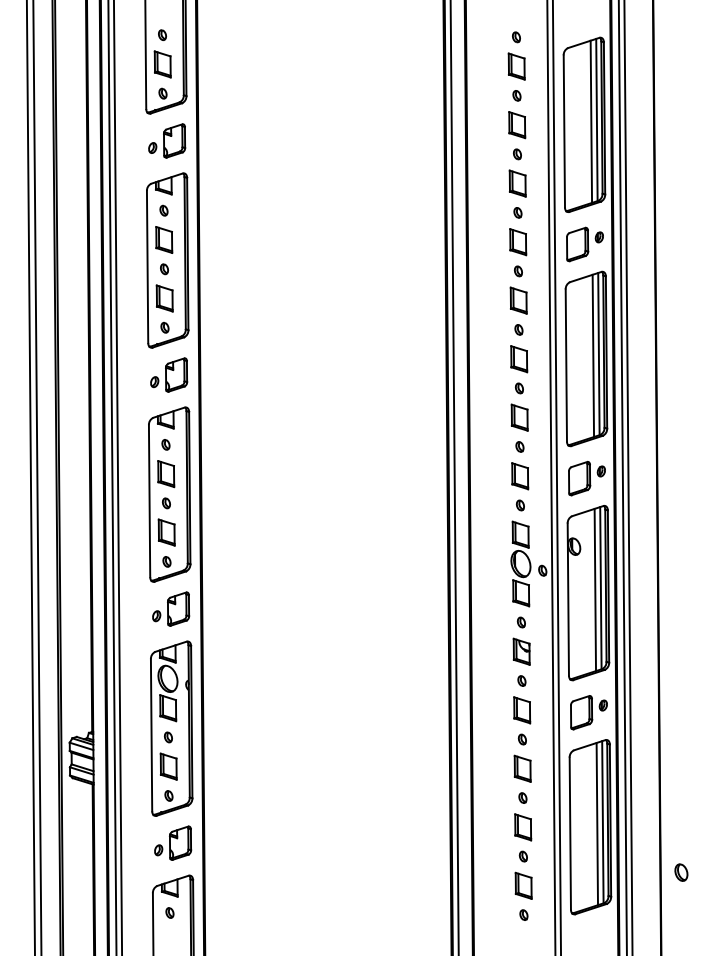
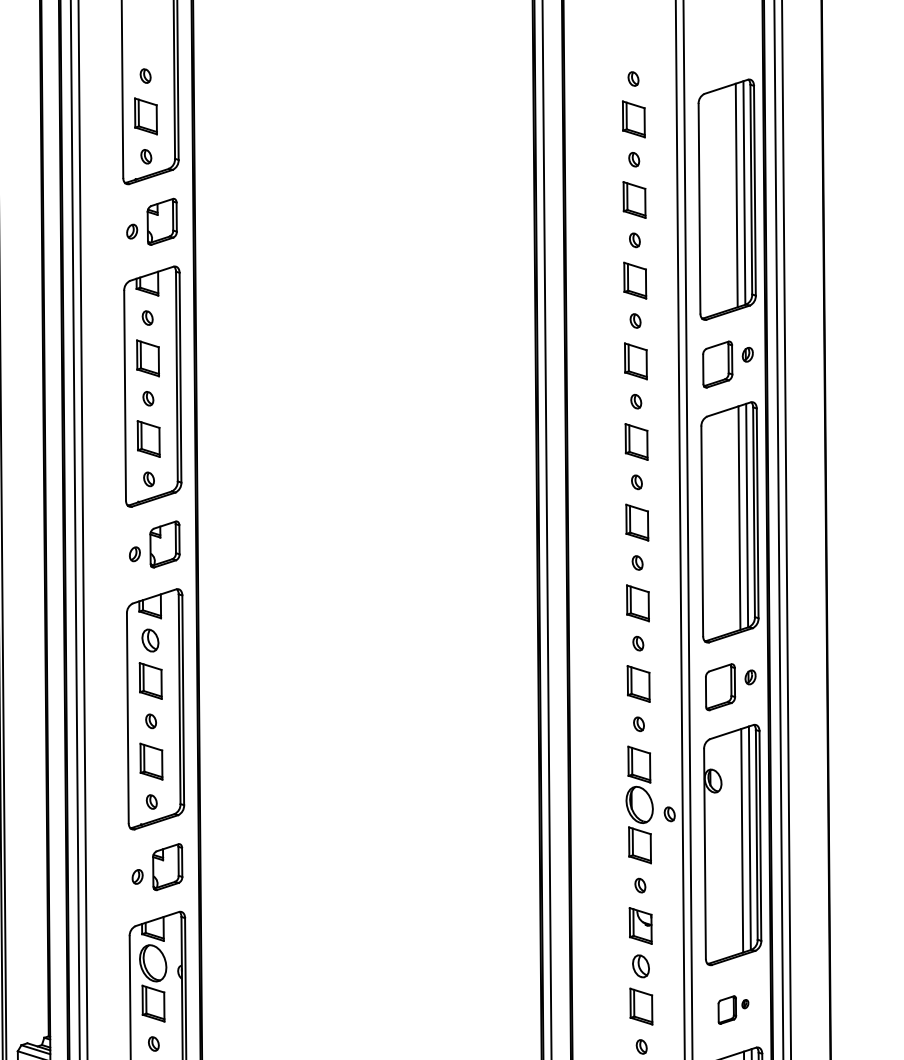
part: (165, 444) -> (149, 640), size x1.6
part: (521, 680) -> (640, 965), size x1.6
part: (588, 712) -> (732, 1009), size x0.6

